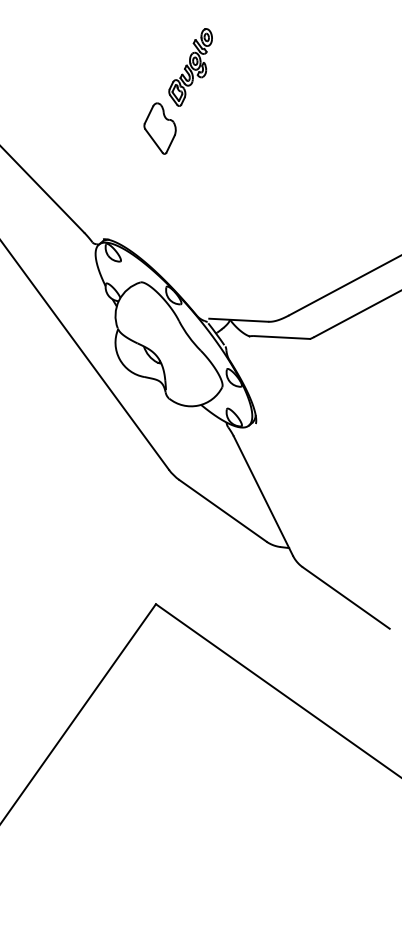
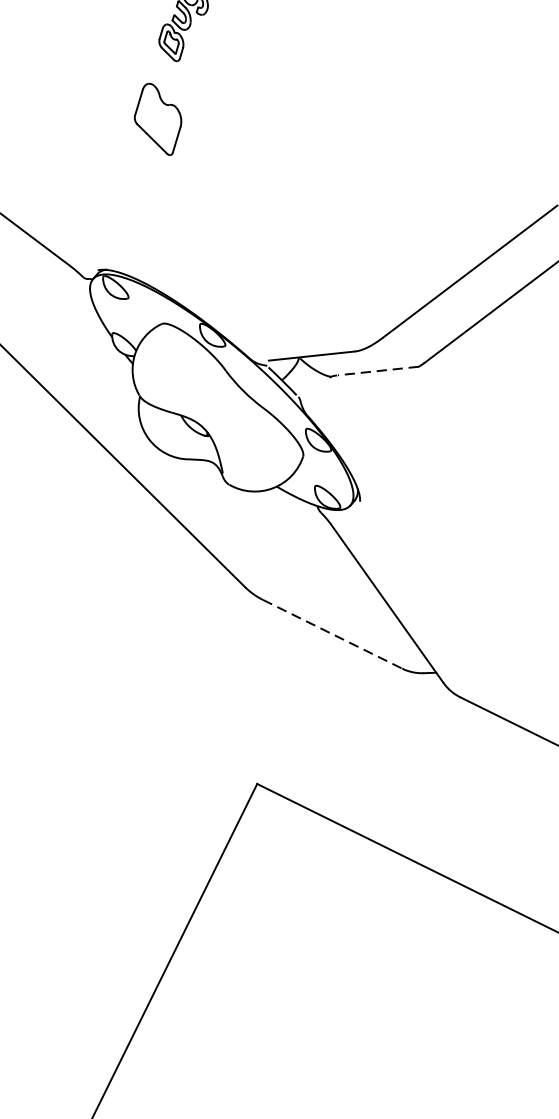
part: (159, 128) -> (157, 119), moved
line: (282, 337) -> (378, 370), solid -> dashed
line: (223, 511) -> (333, 635), solid -> dashed

